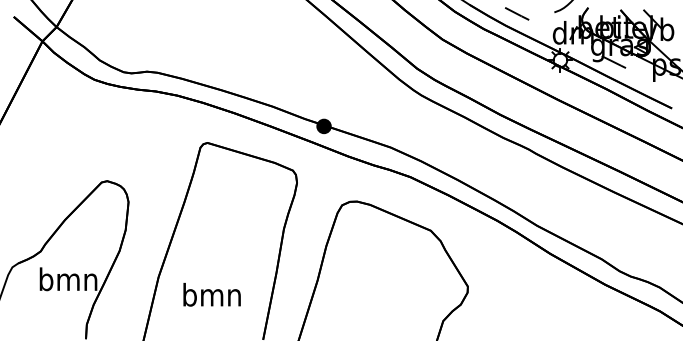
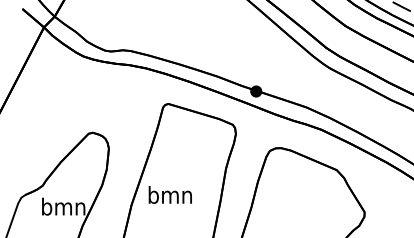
text: (211, 294) -> (169, 194), moved

